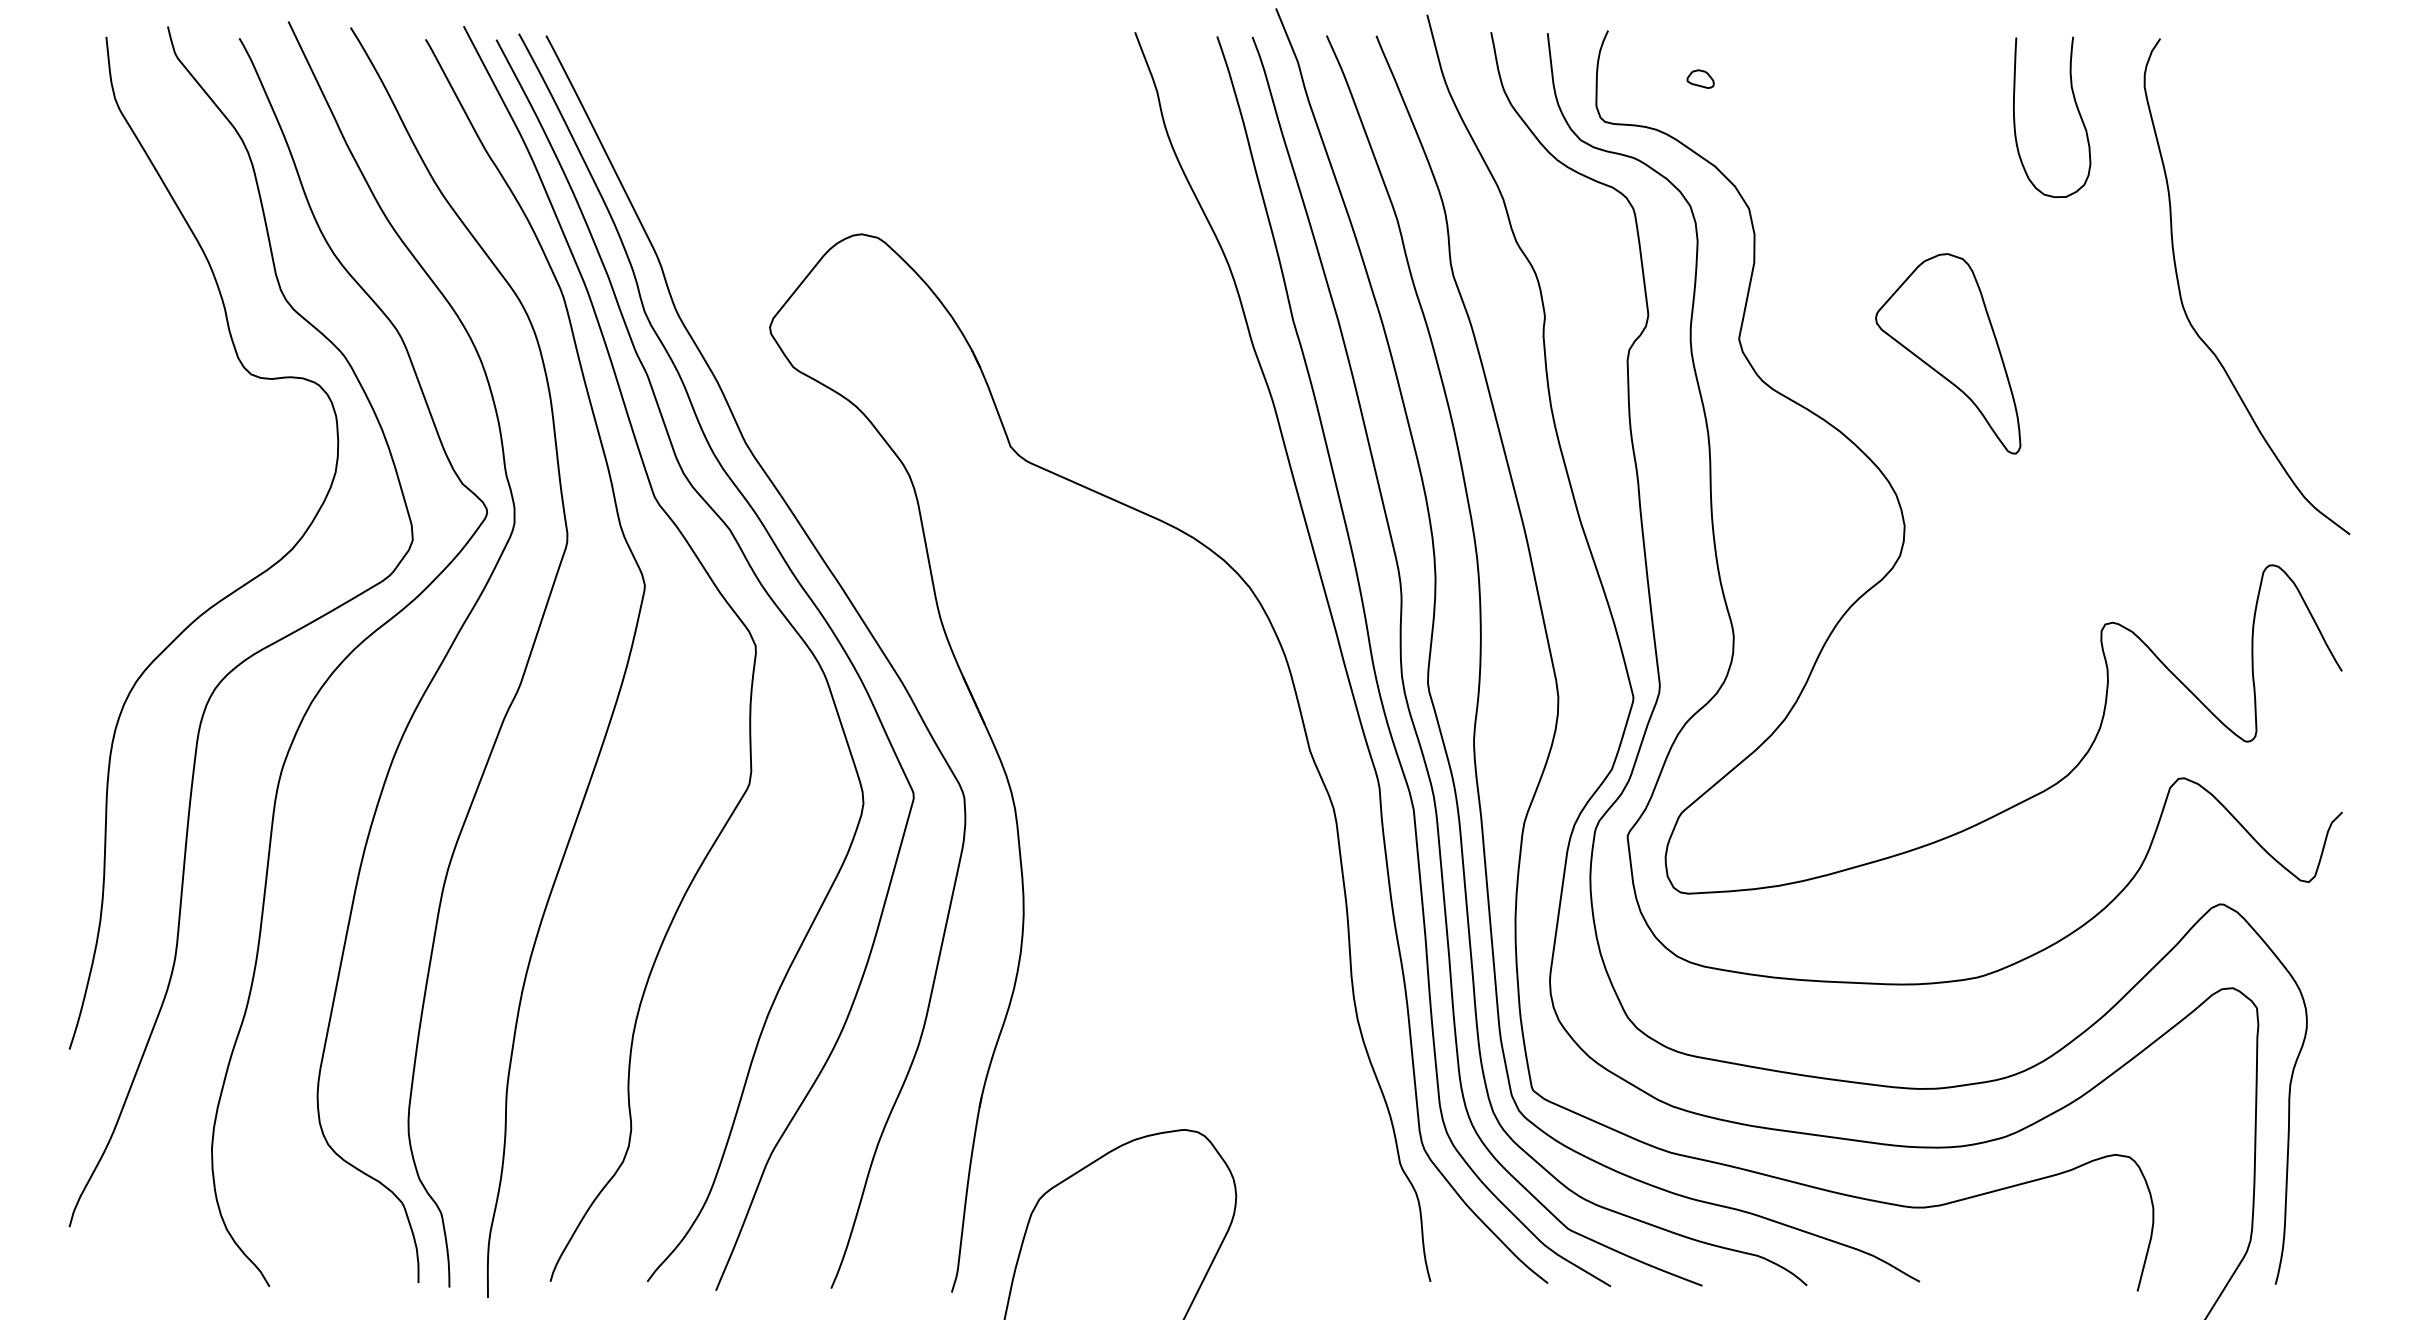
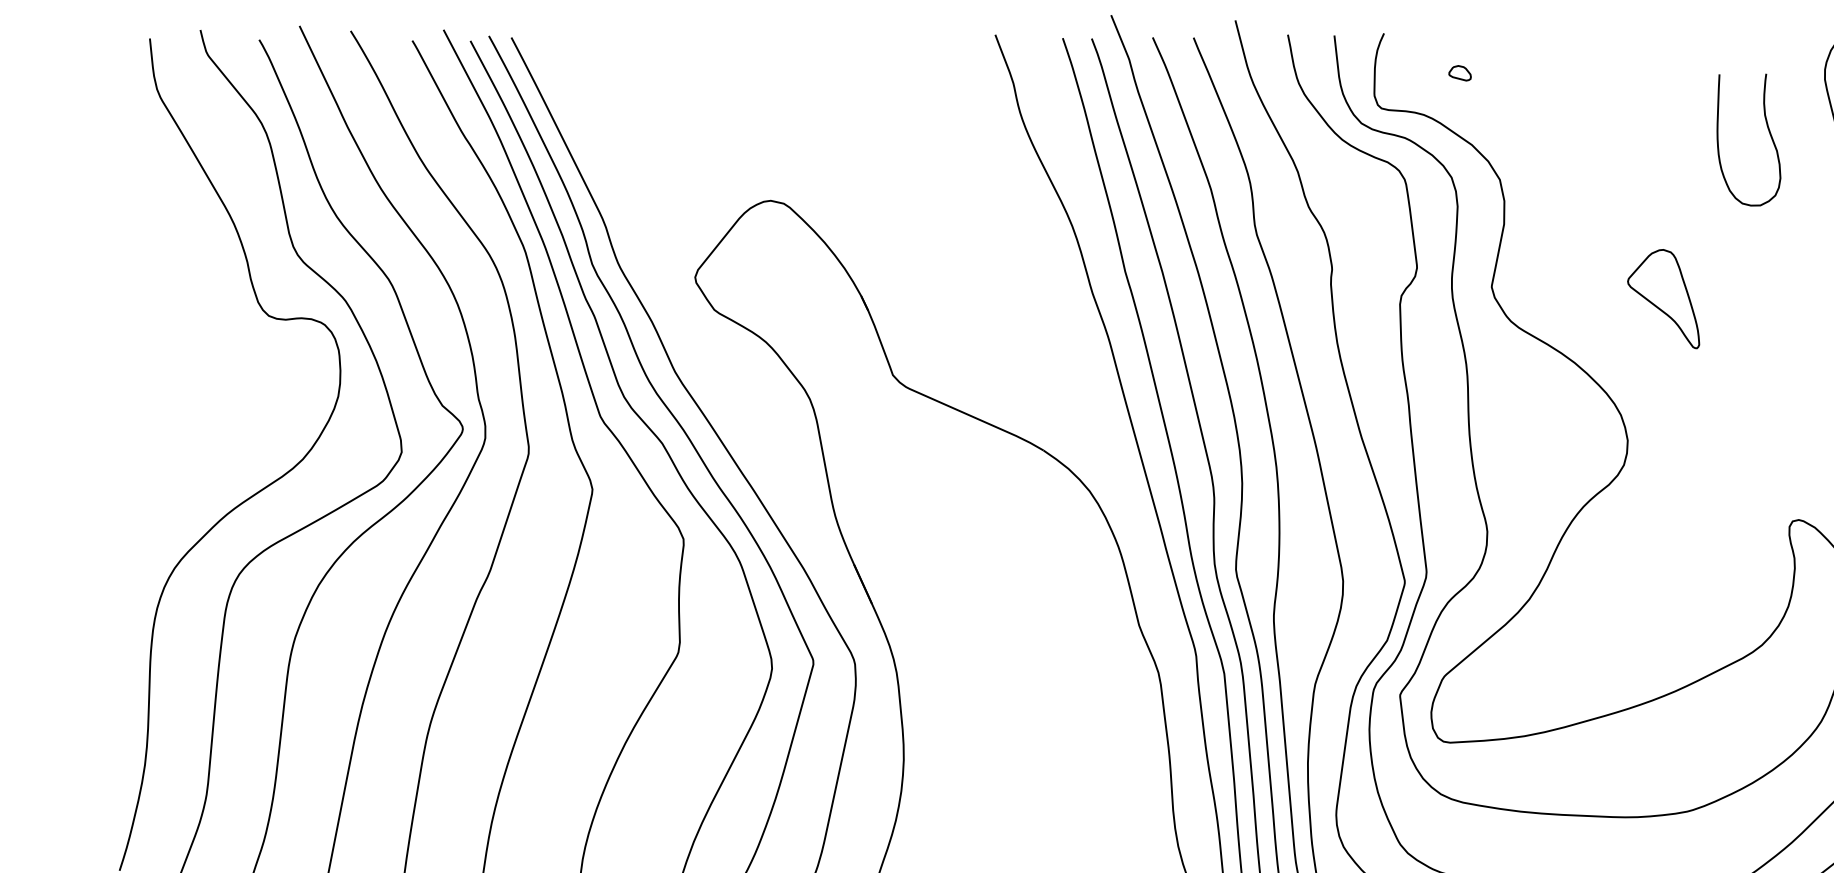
curve: (2076, 108) -> (1768, 132), moved
part: (1948, 353) -> (1663, 298), size x0.6

